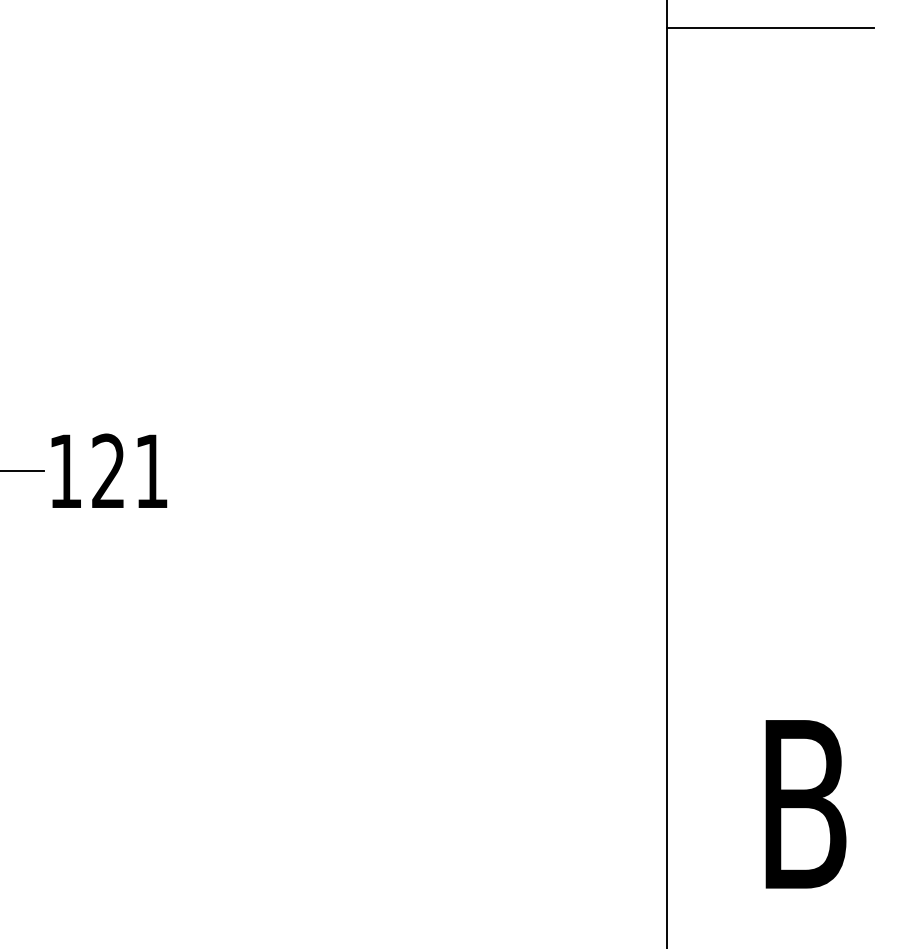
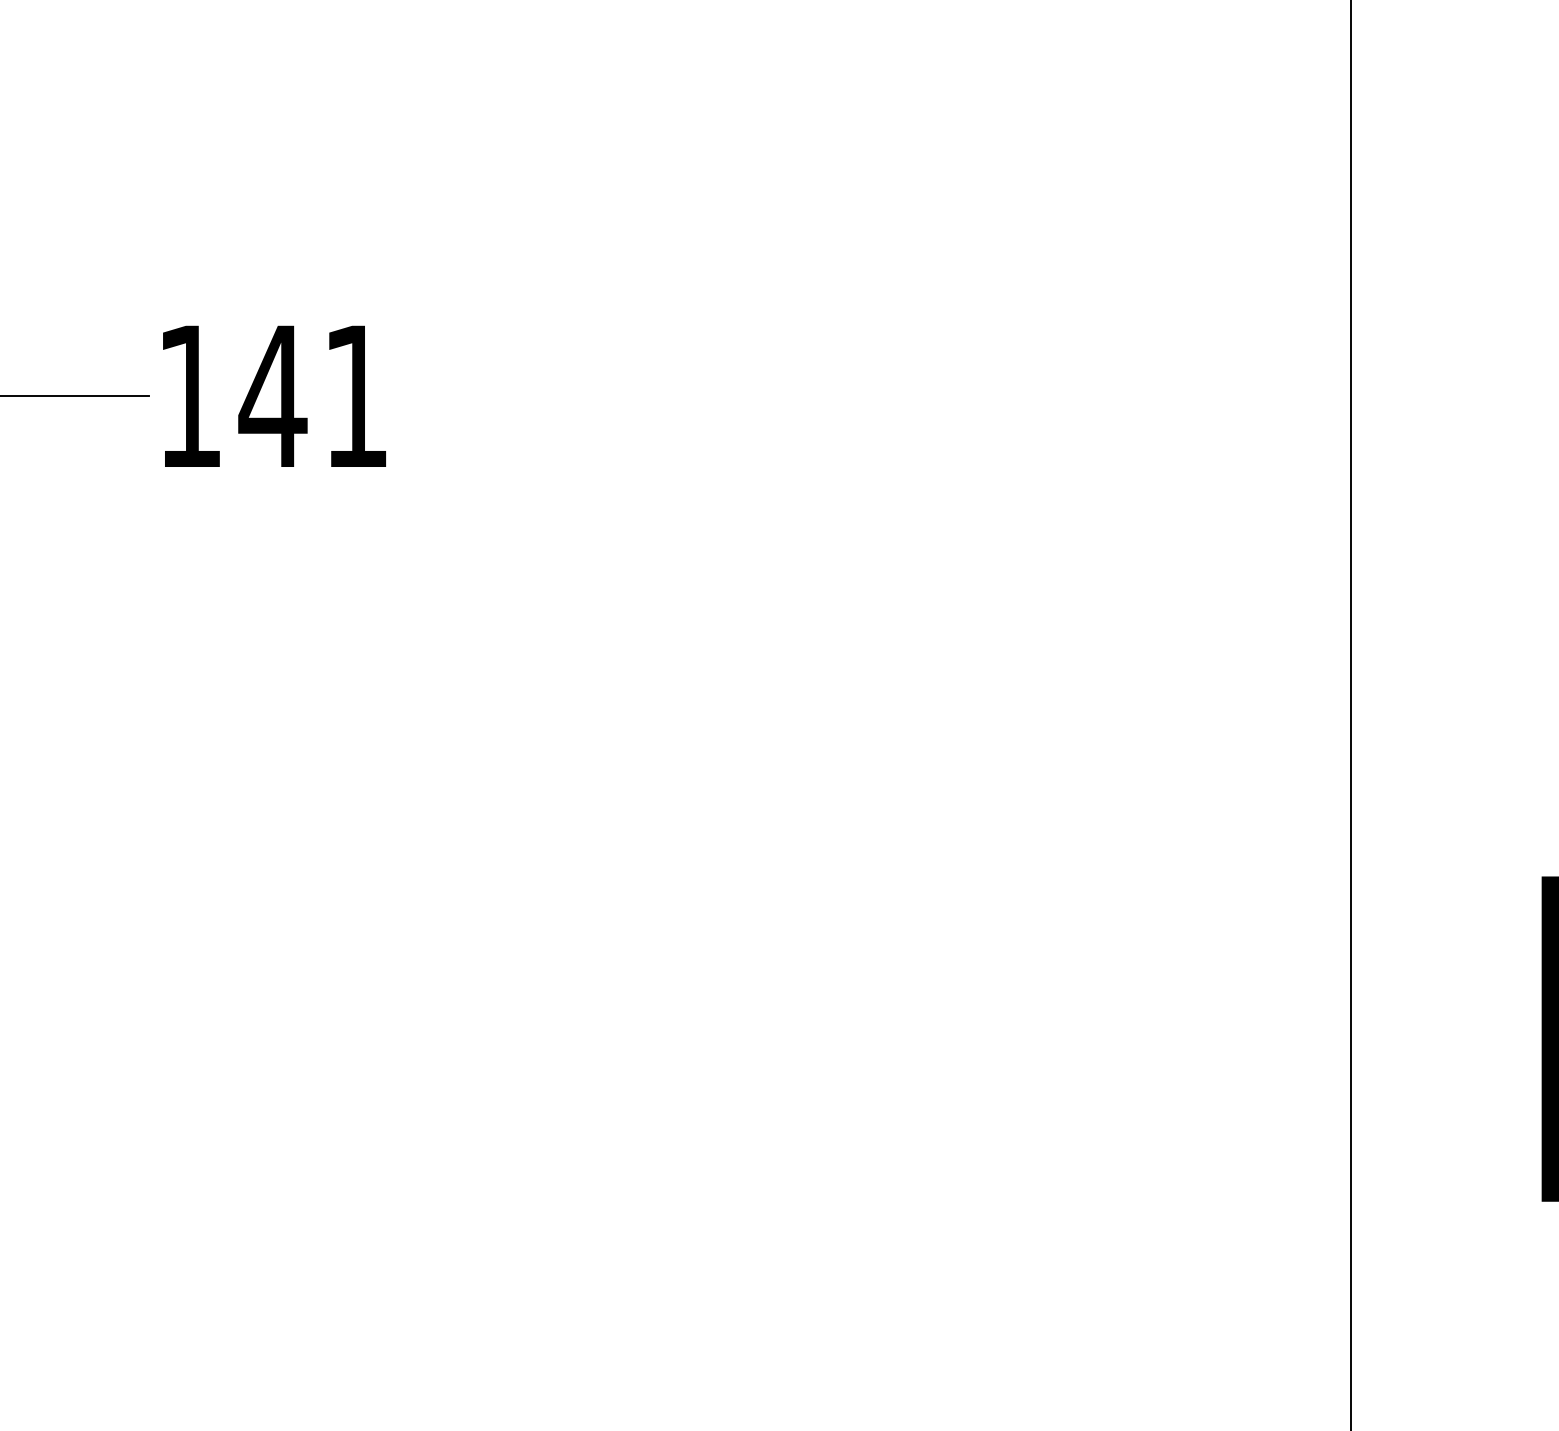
text: (108, 470) -> (272, 394), 121 -> 141

